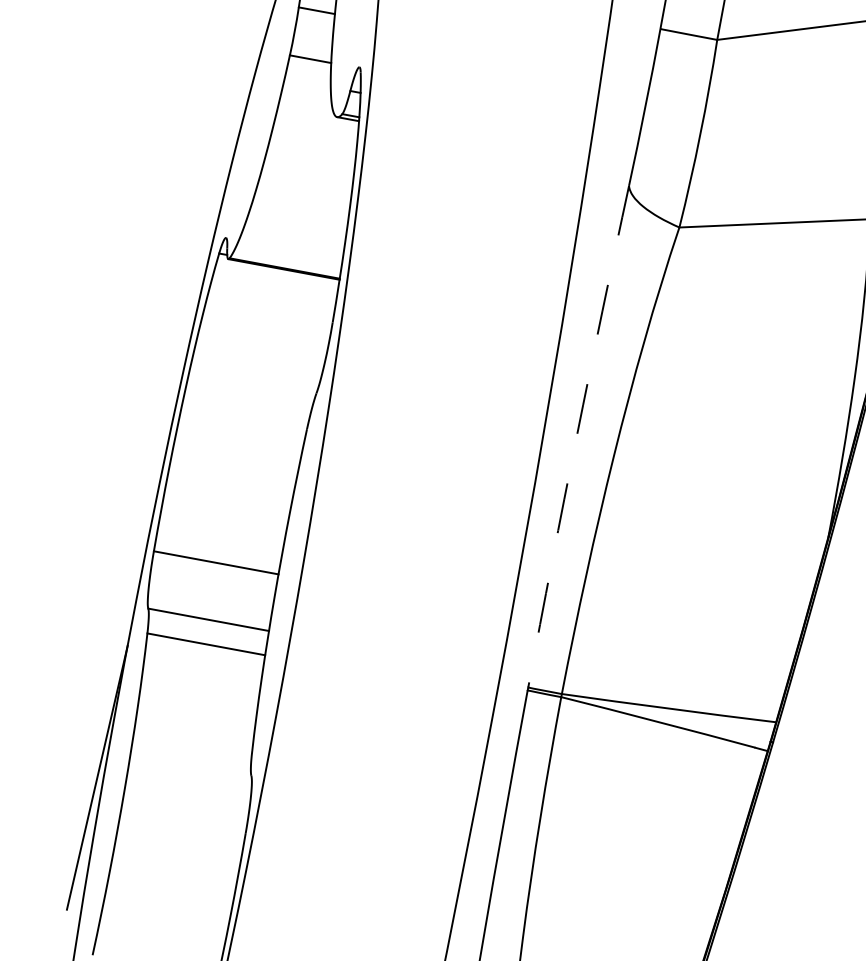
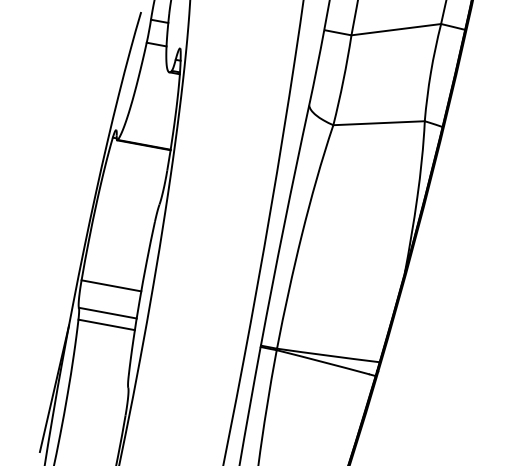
arc: (577, 436) -> (284, 225), dashed -> solid

